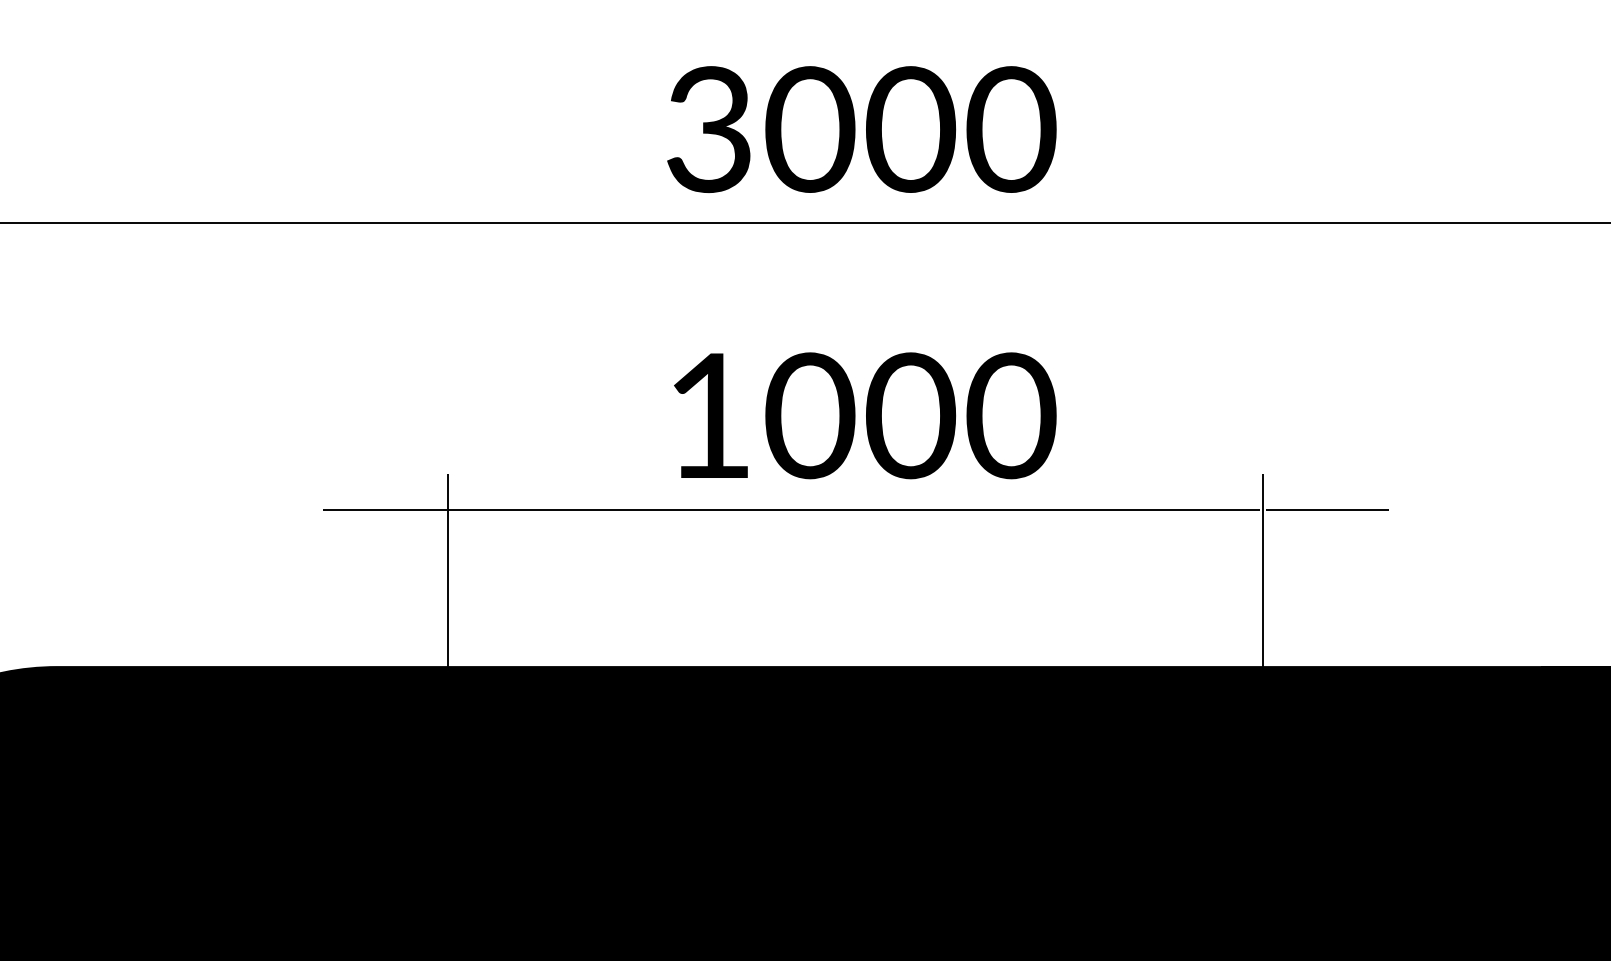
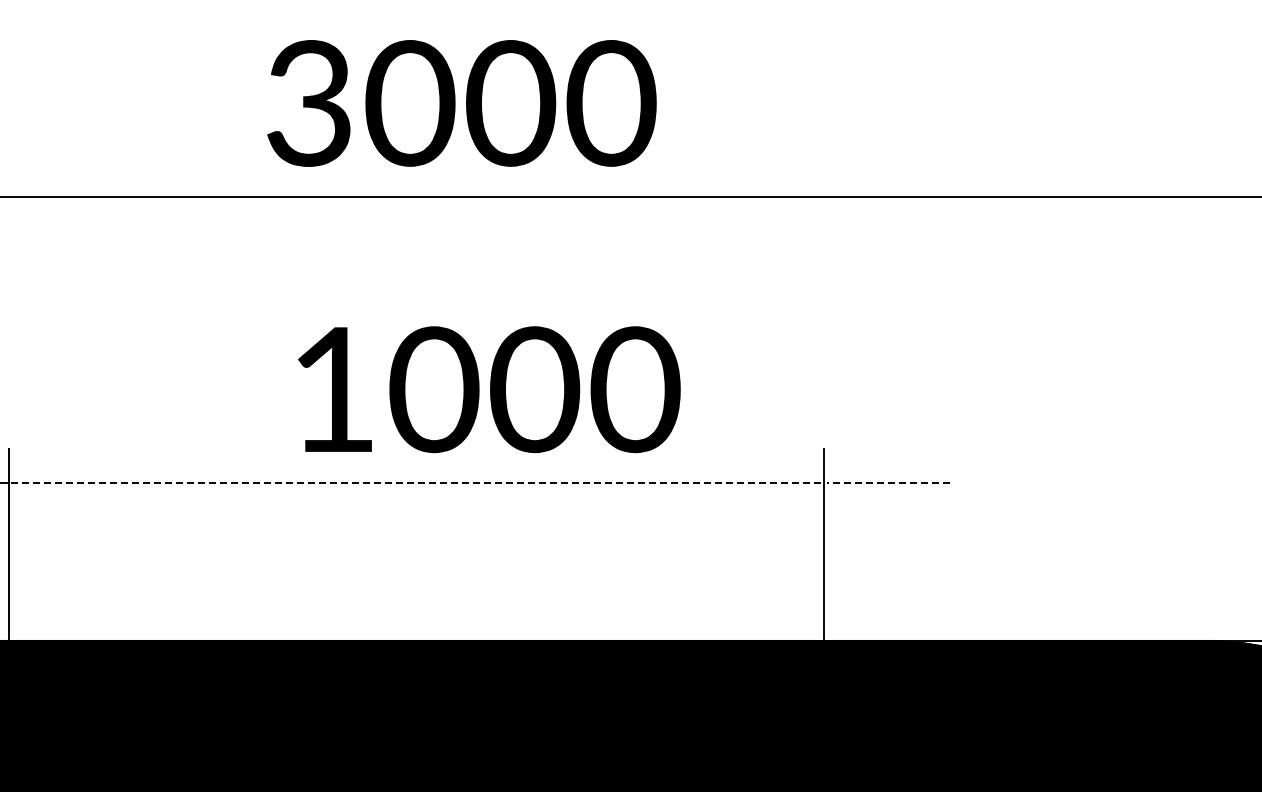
text: (861, 129) -> (461, 103), moved
text: (865, 415) -> (489, 389), moved
line: (854, 509) -> (415, 483), solid -> dashed
line: (1327, 509) -> (888, 483), solid -> dashed

